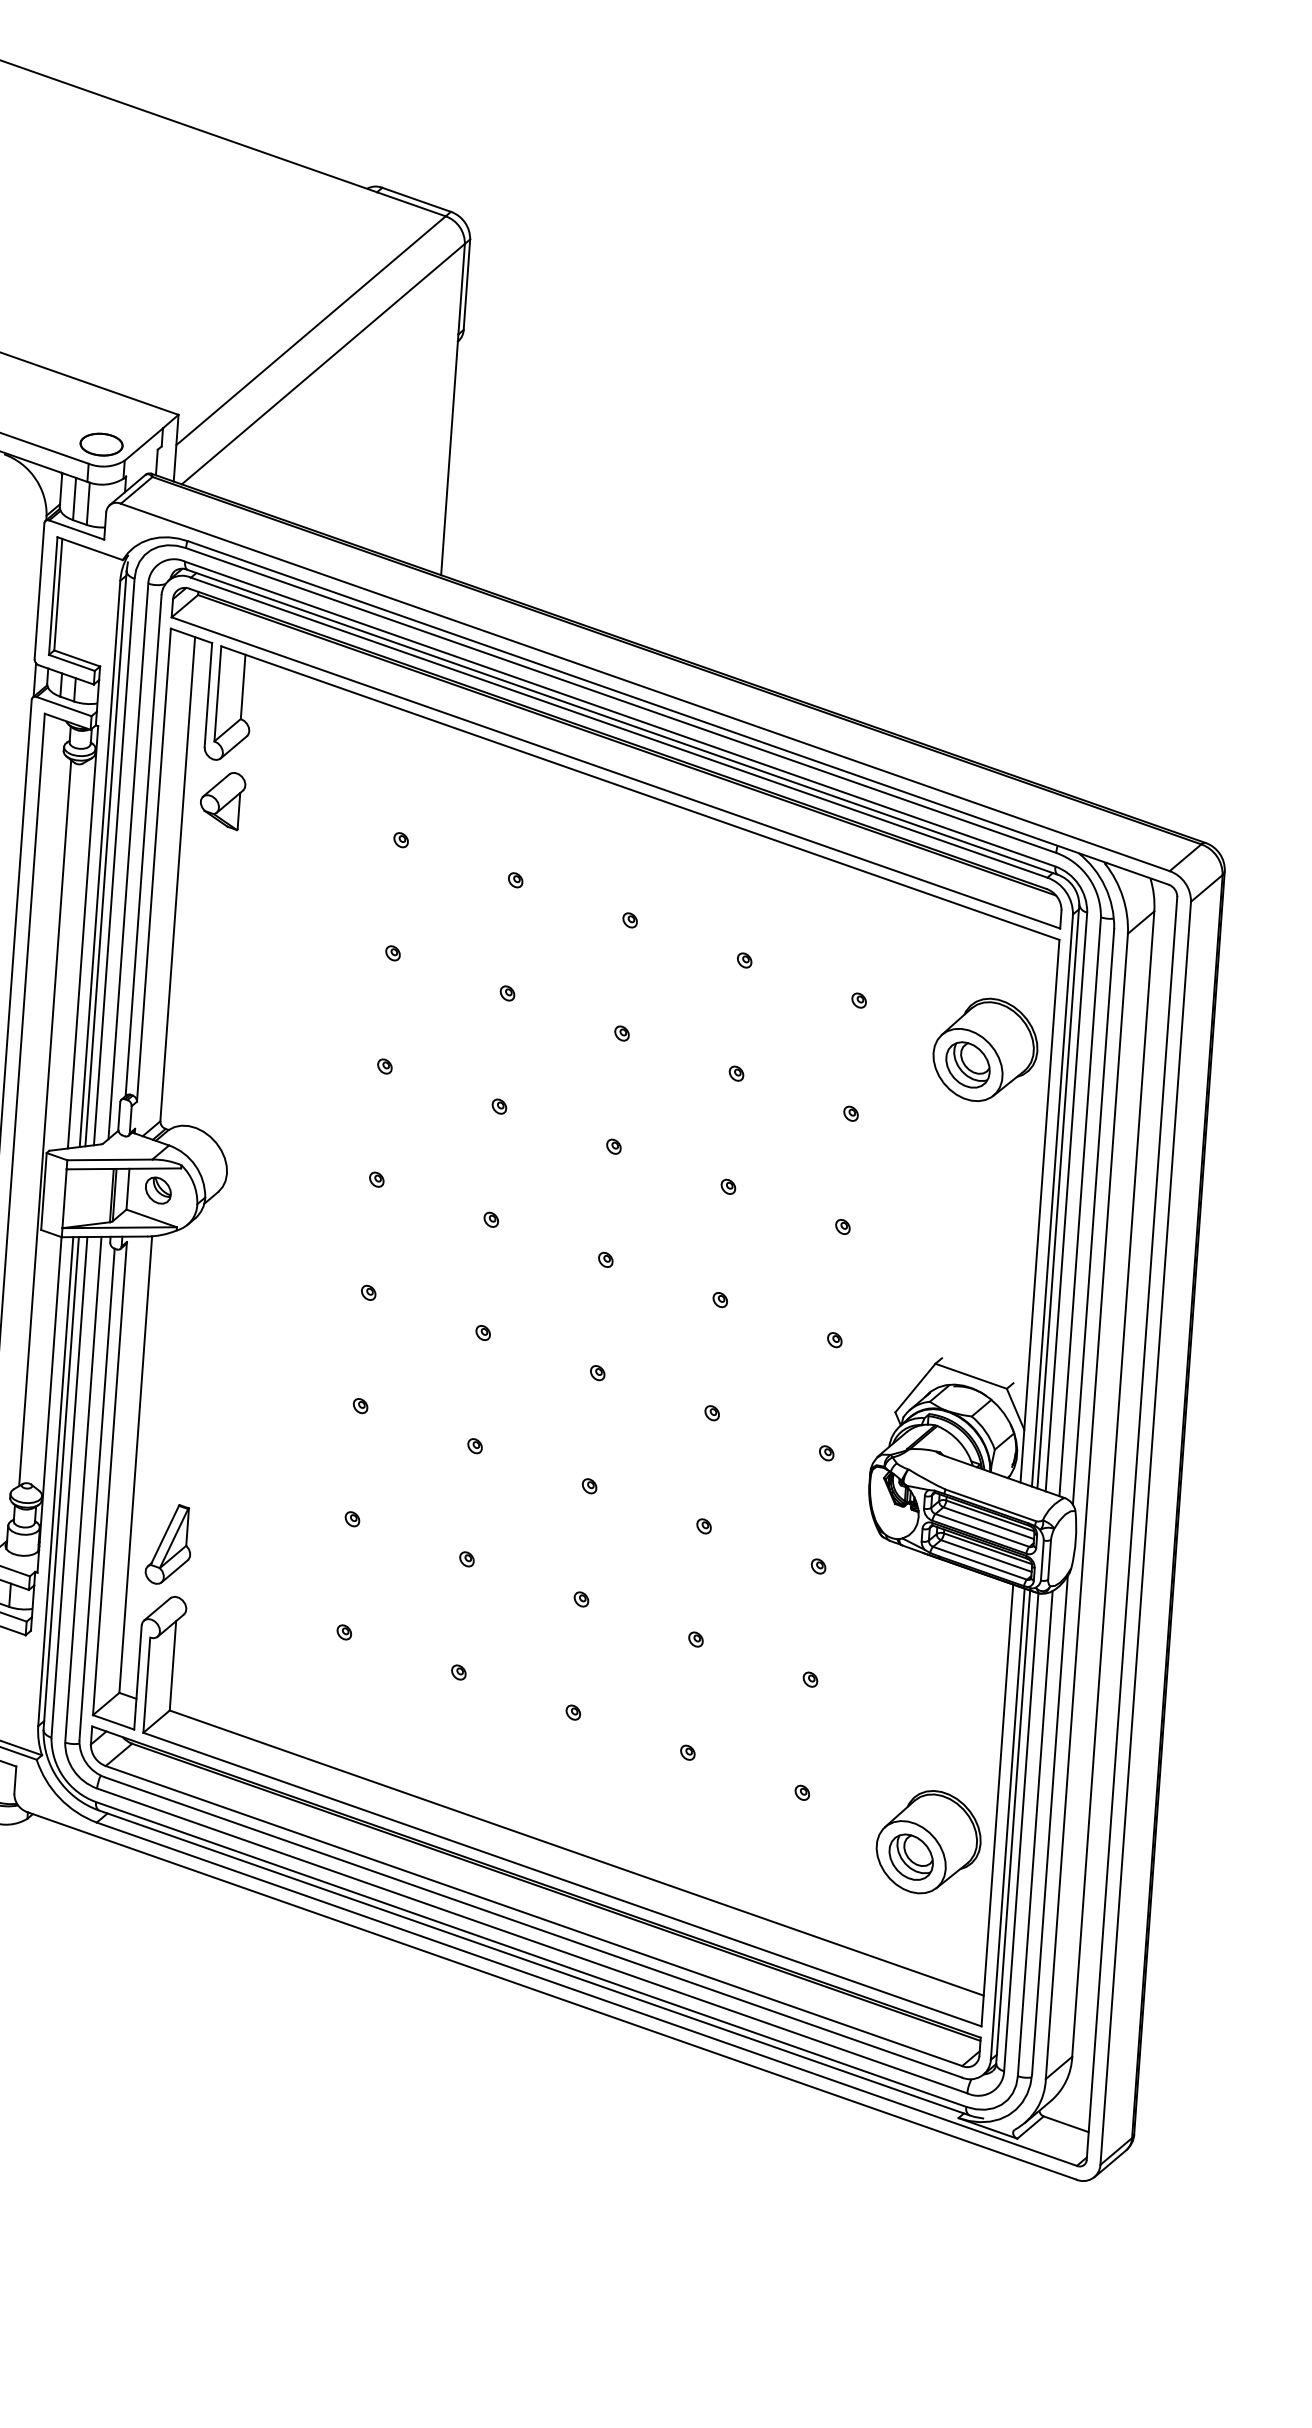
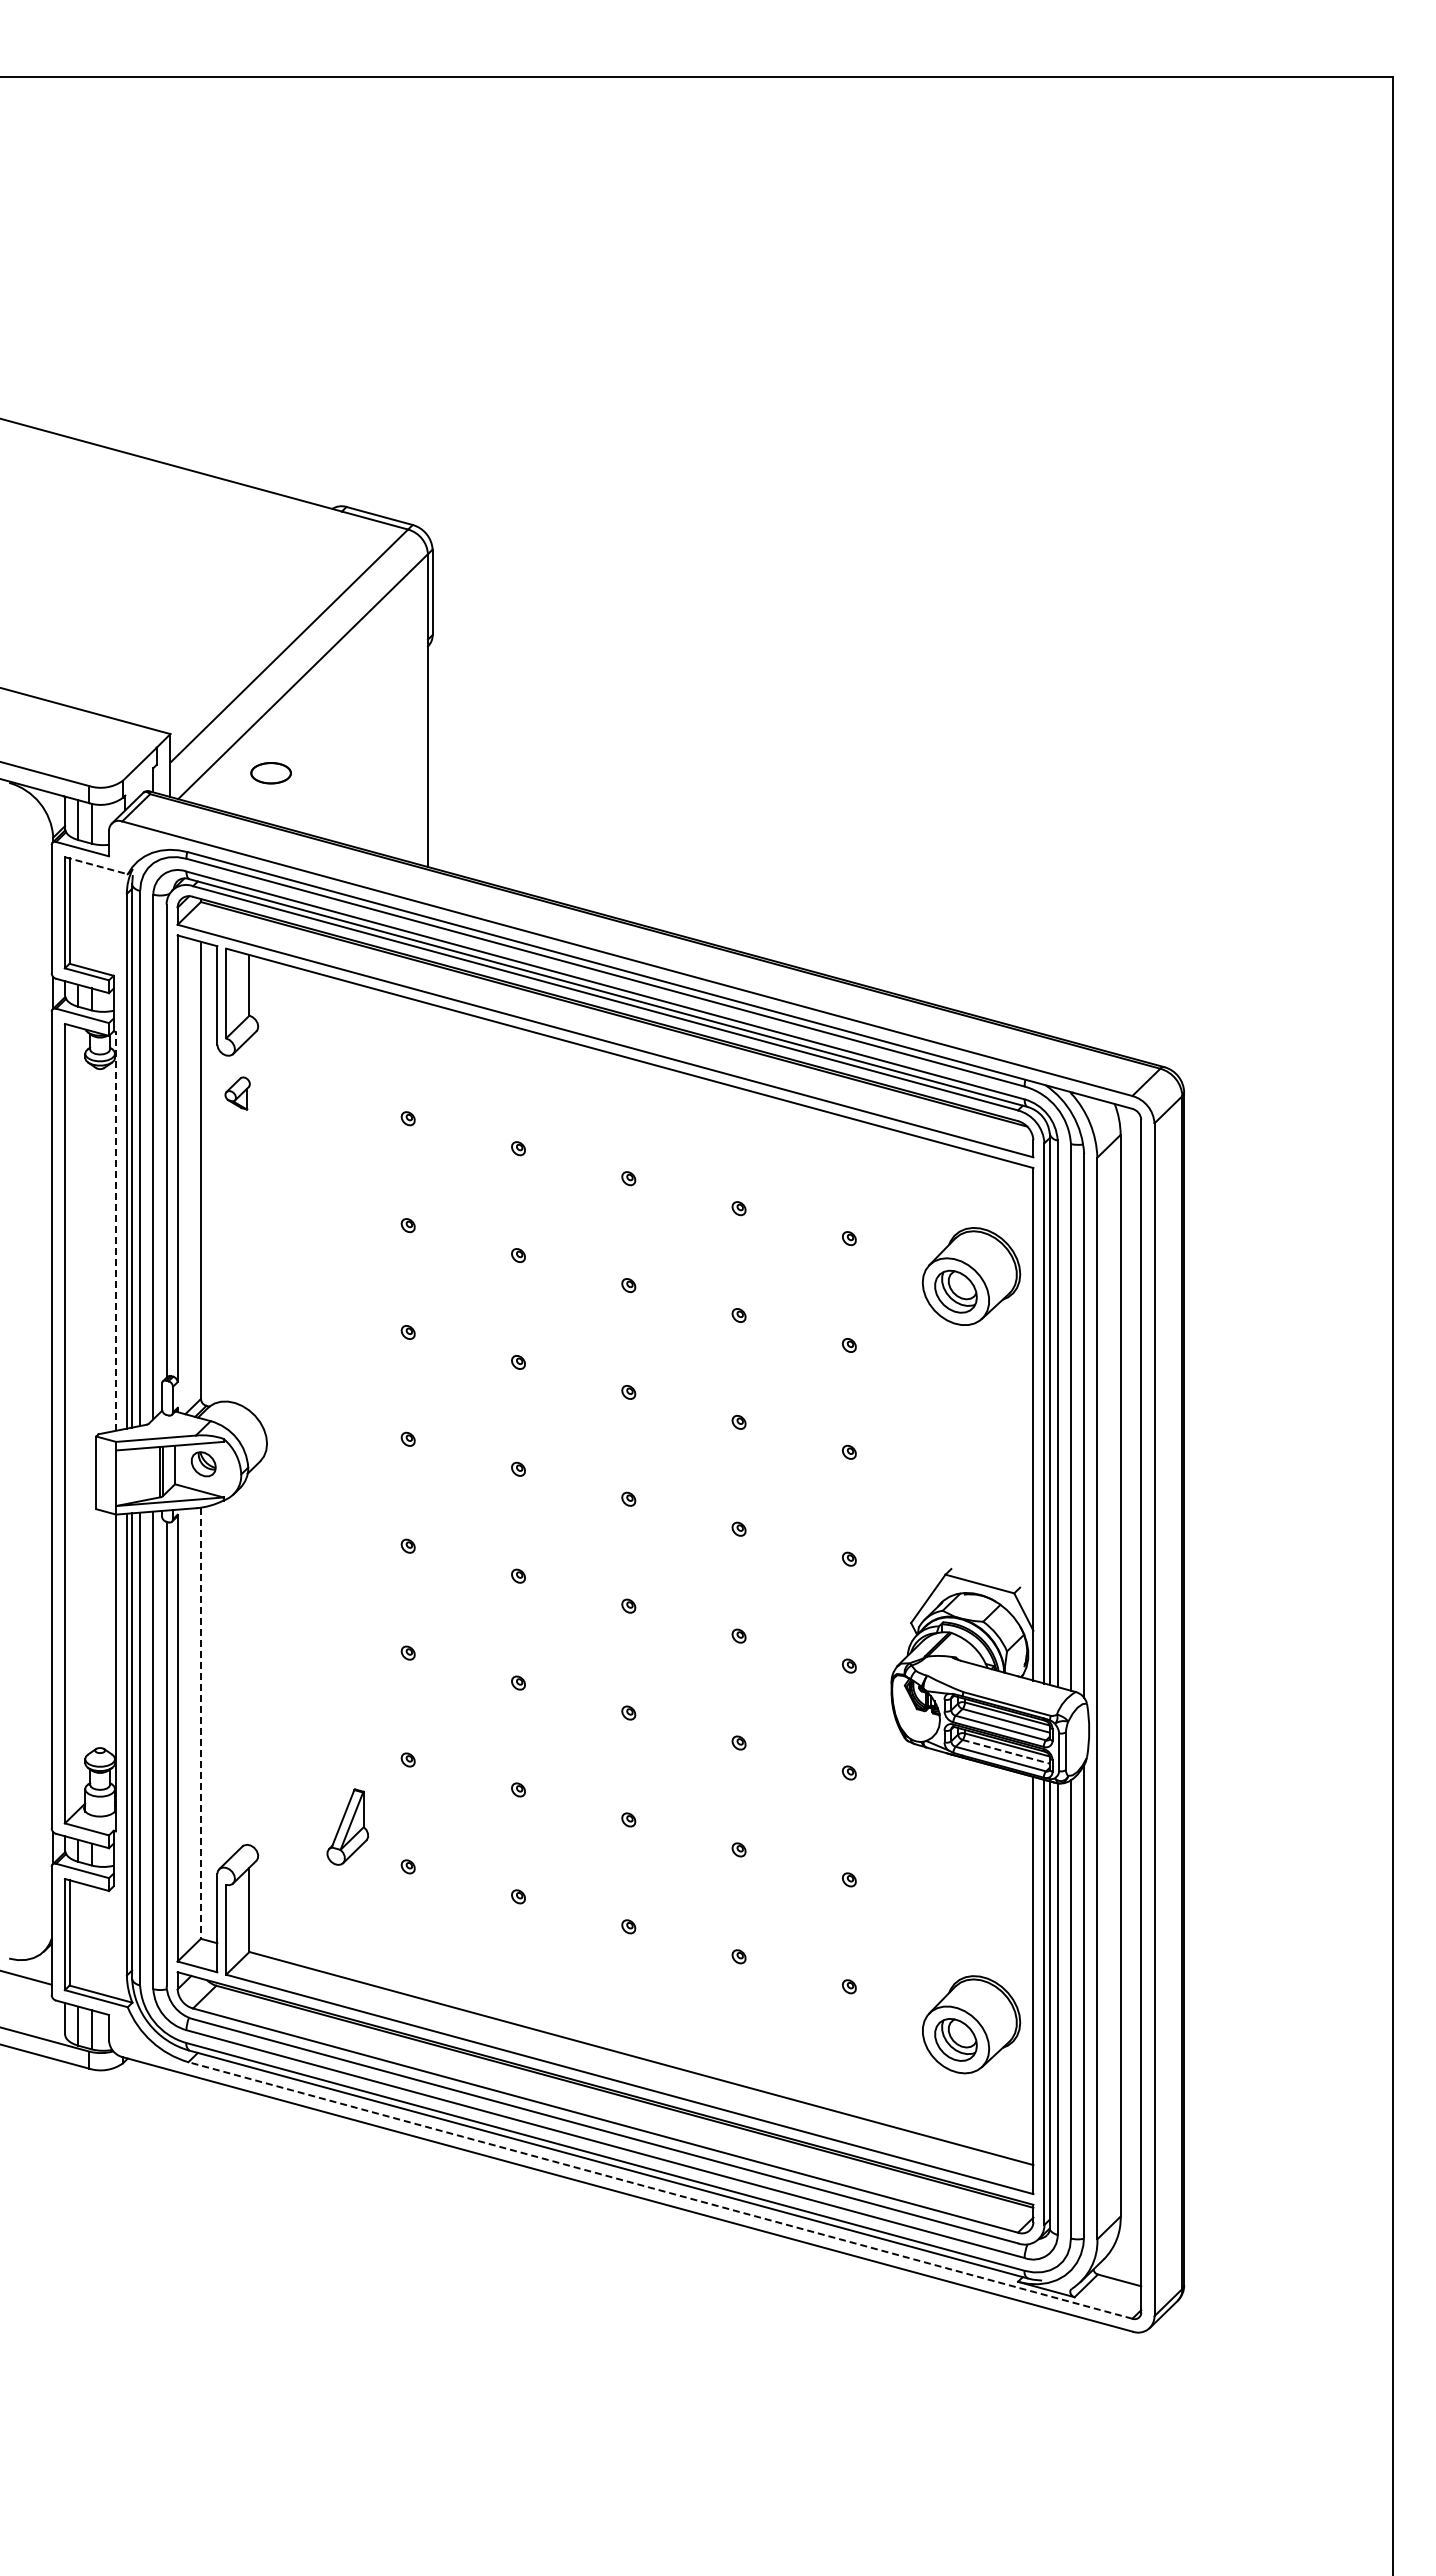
part: (100, 444) -> (270, 773), moved
line: (90, 548) -> (96, 865), solid -> dashed
part: (222, 800) -> (237, 1093), size x0.6
line: (82, 936) -> (115, 1230), solid -> dashed
line: (44, 1123) -> (92, 1408), removed
line: (135, 1464) -> (200, 1723), solid -> dashed
part: (169, 1543) -> (347, 1826), moved
line: (986, 1555) -> (1006, 1751), solid -> dashed
line: (585, 1994) -> (659, 2190), solid -> dashed

